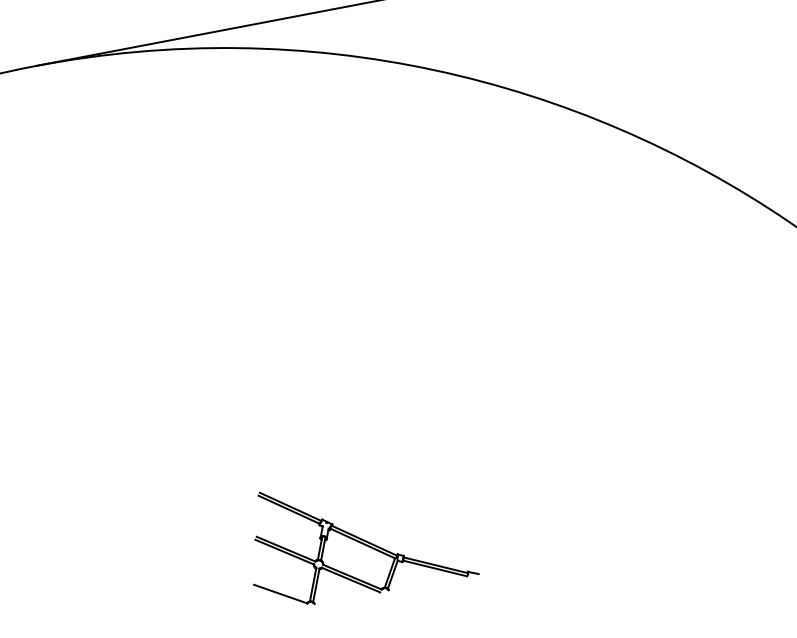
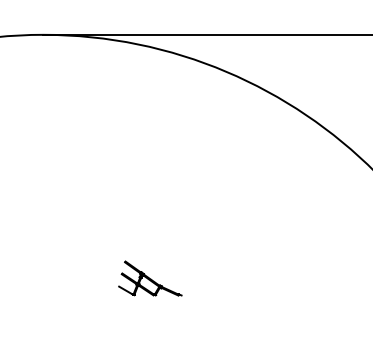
part: (358, 535) -> (150, 278), size x0.6

